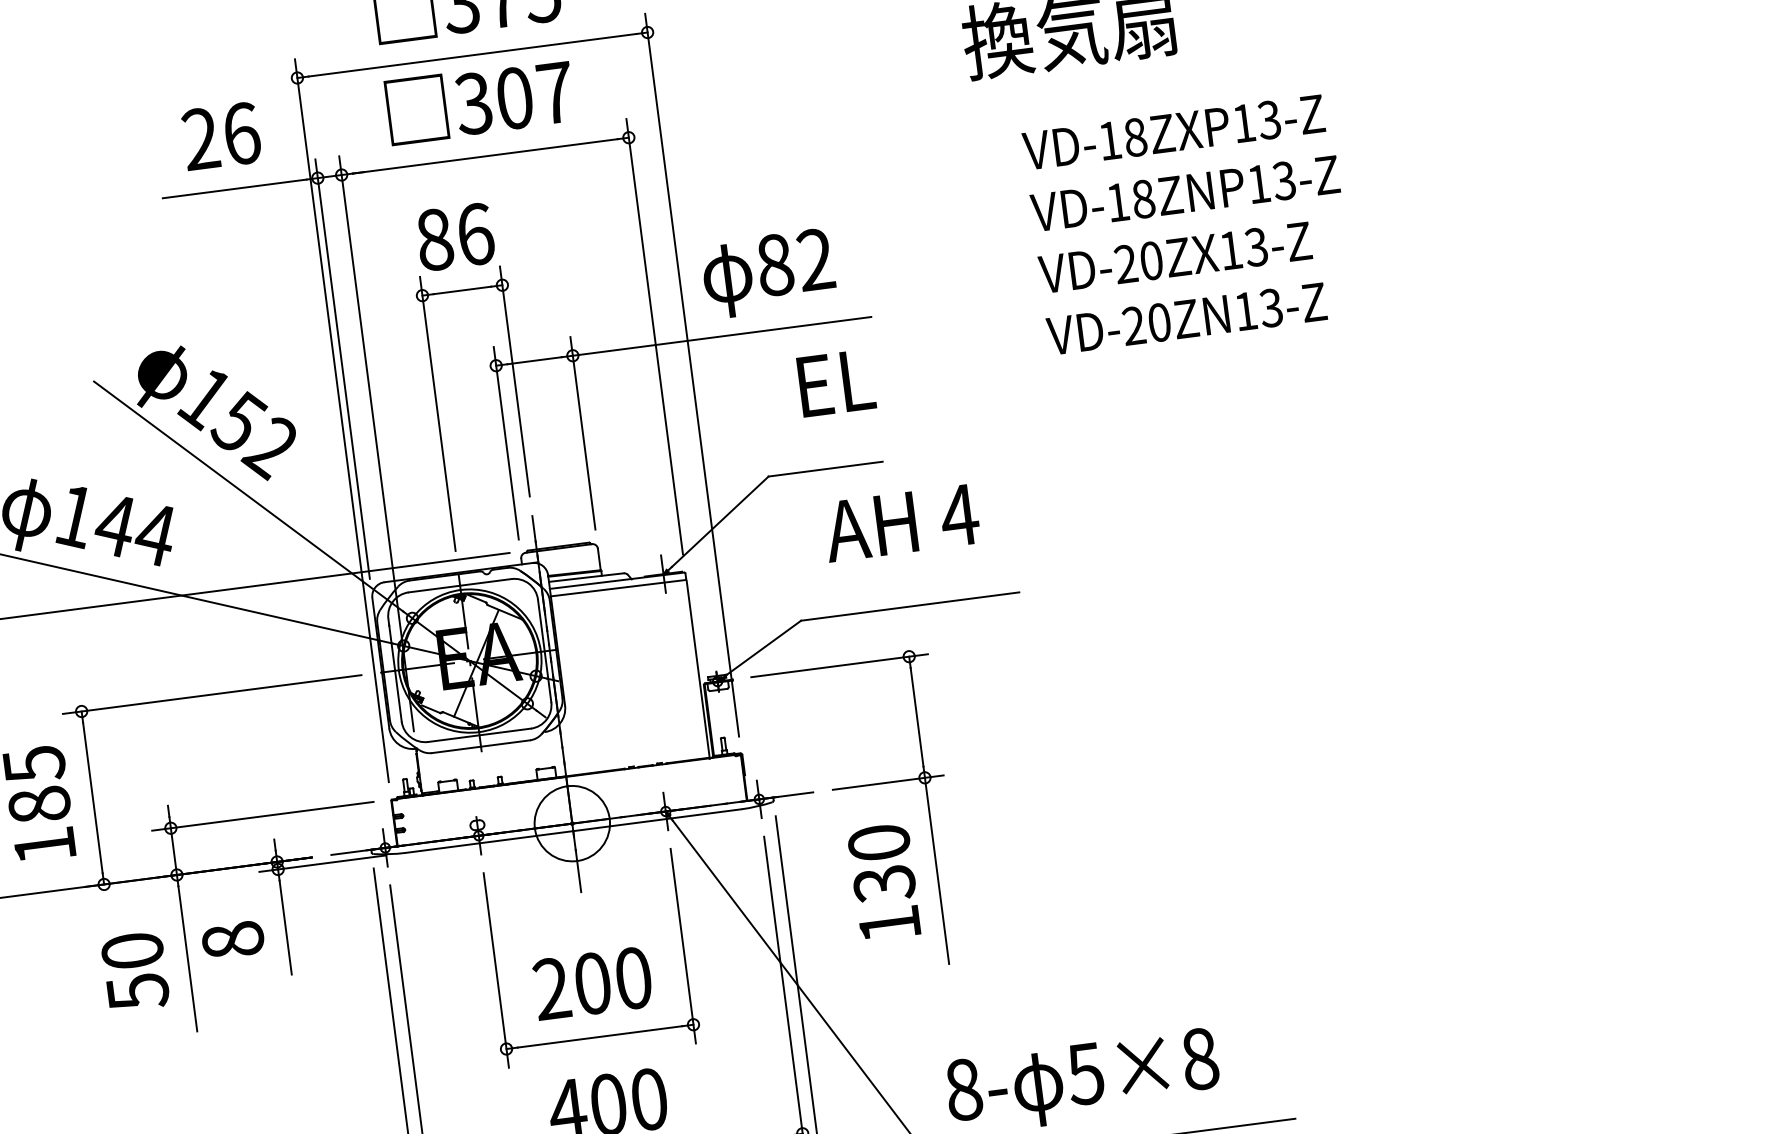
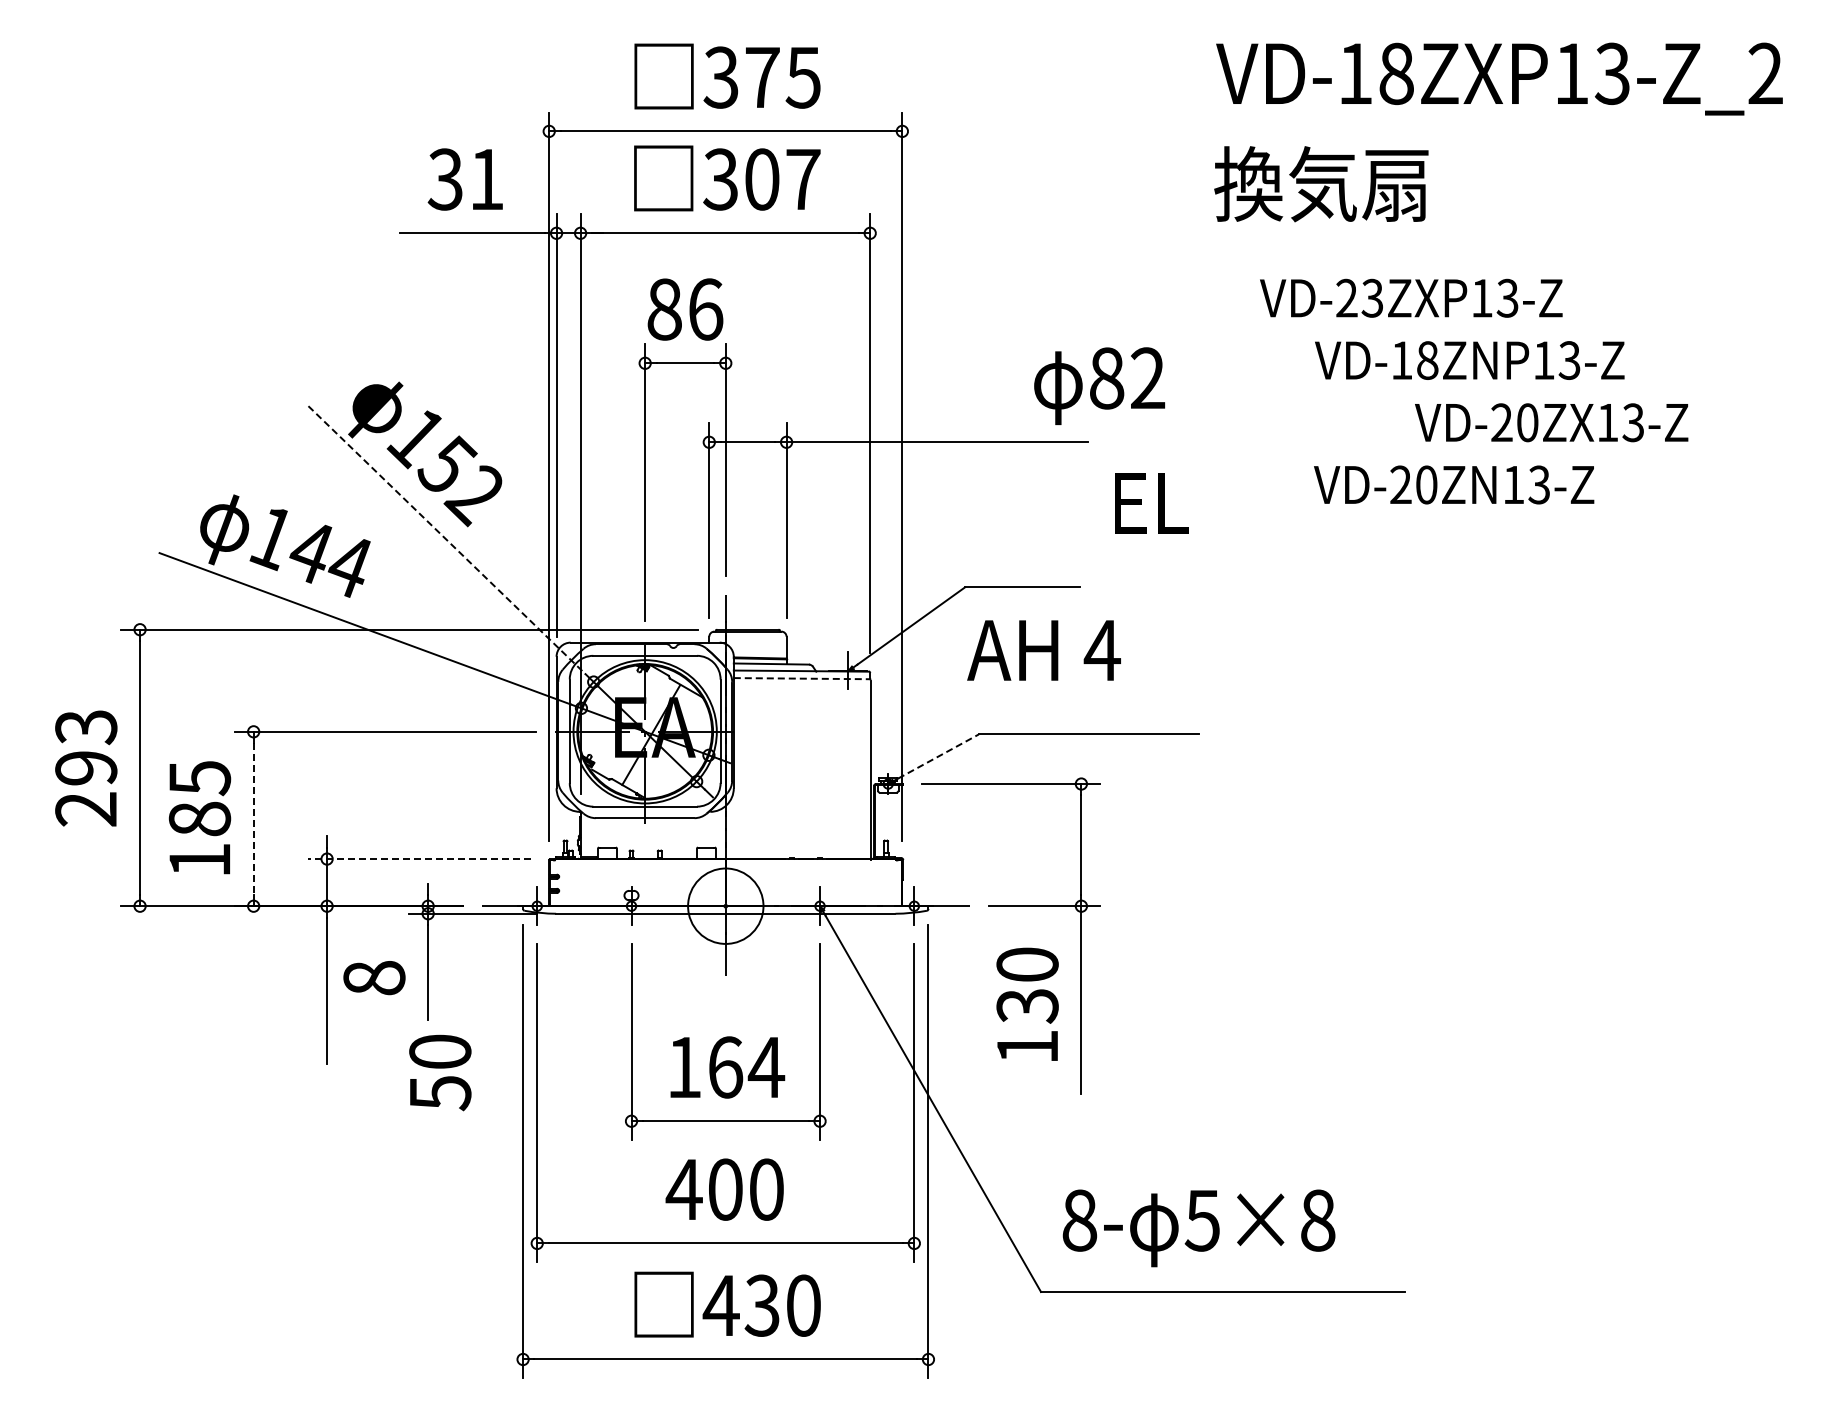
text: (220, 136) -> (465, 179), 26 -> 31
text: (1122, 138) -> (1359, 297), VD-18ZXP13-Z -> VD-23ZXP13-Z
text: (1185, 193) -> (1469, 360), moved
text: (1175, 257) -> (1551, 422), moved
text: (768, 273) -> (1099, 385), moved
text: (1187, 318) -> (1454, 484), moved
text: (836, 383) -> (1151, 503), moved
line: (248, 496) -> (446, 540), solid -> dashed
text: (901, 523) -> (1043, 650), moved
line: (618, 588) -> (801, 678), solid -> dashed
line: (763, 647) -> (938, 756), solid -> dashed
line: (92, 798) -> (253, 819), solid -> dashed
line: (262, 816) -> (419, 859), solid -> dashed
text: (135, 971) -> (440, 1072), moved
text: (593, 983) -> (726, 1067), 200 -> 164

